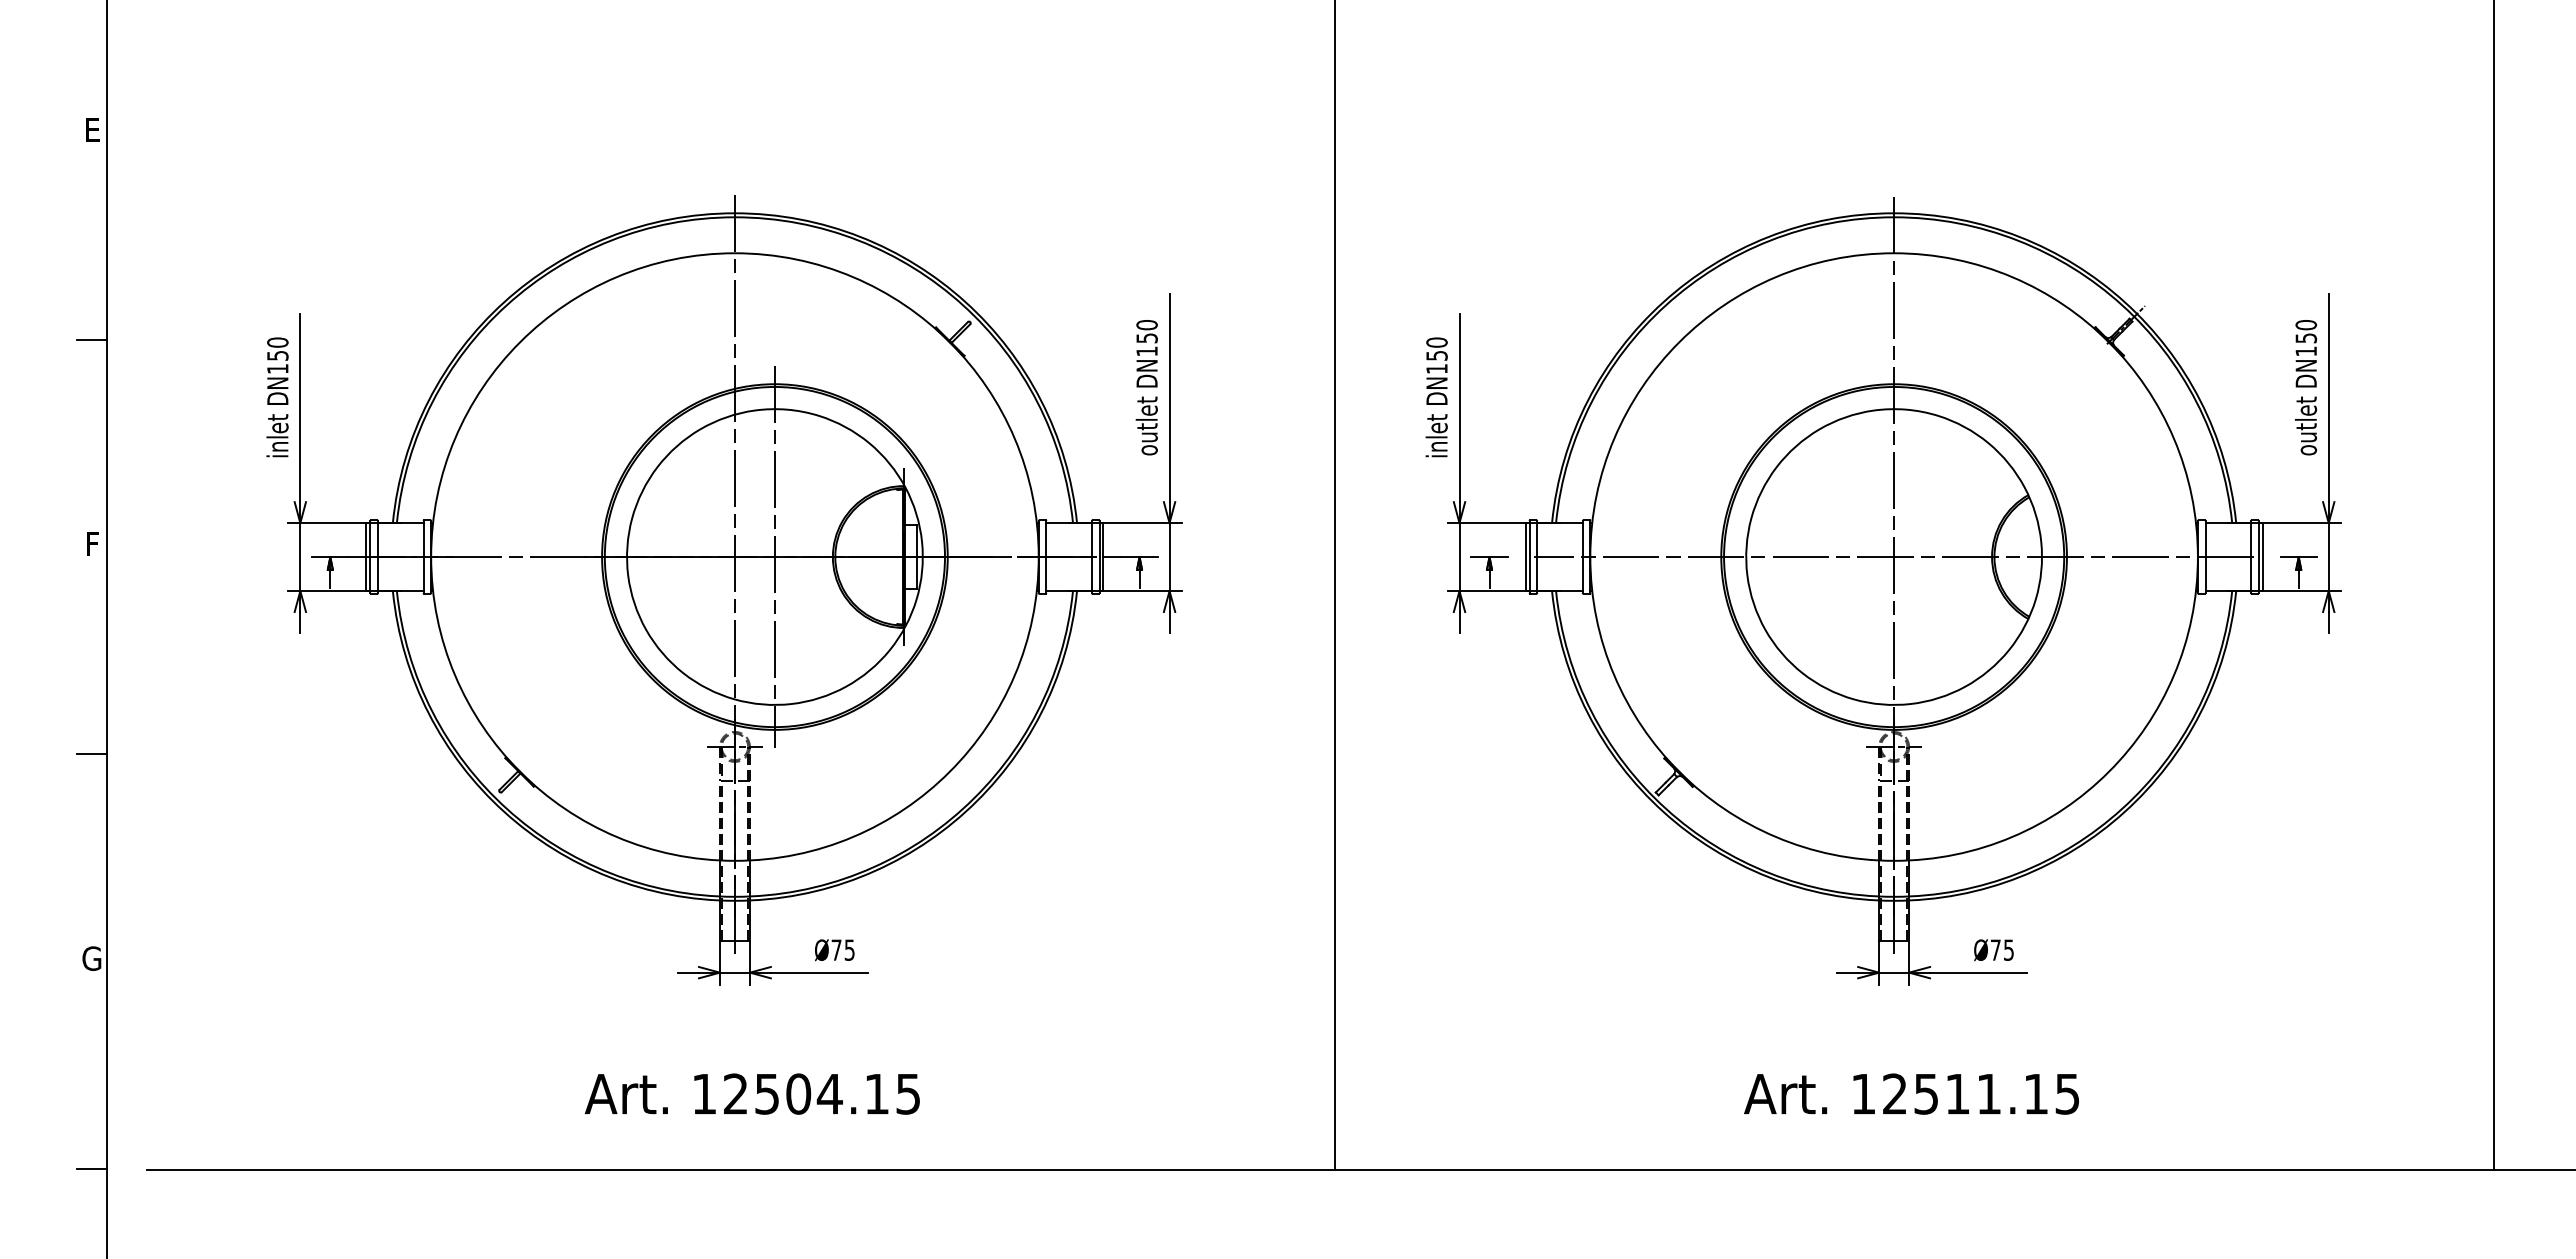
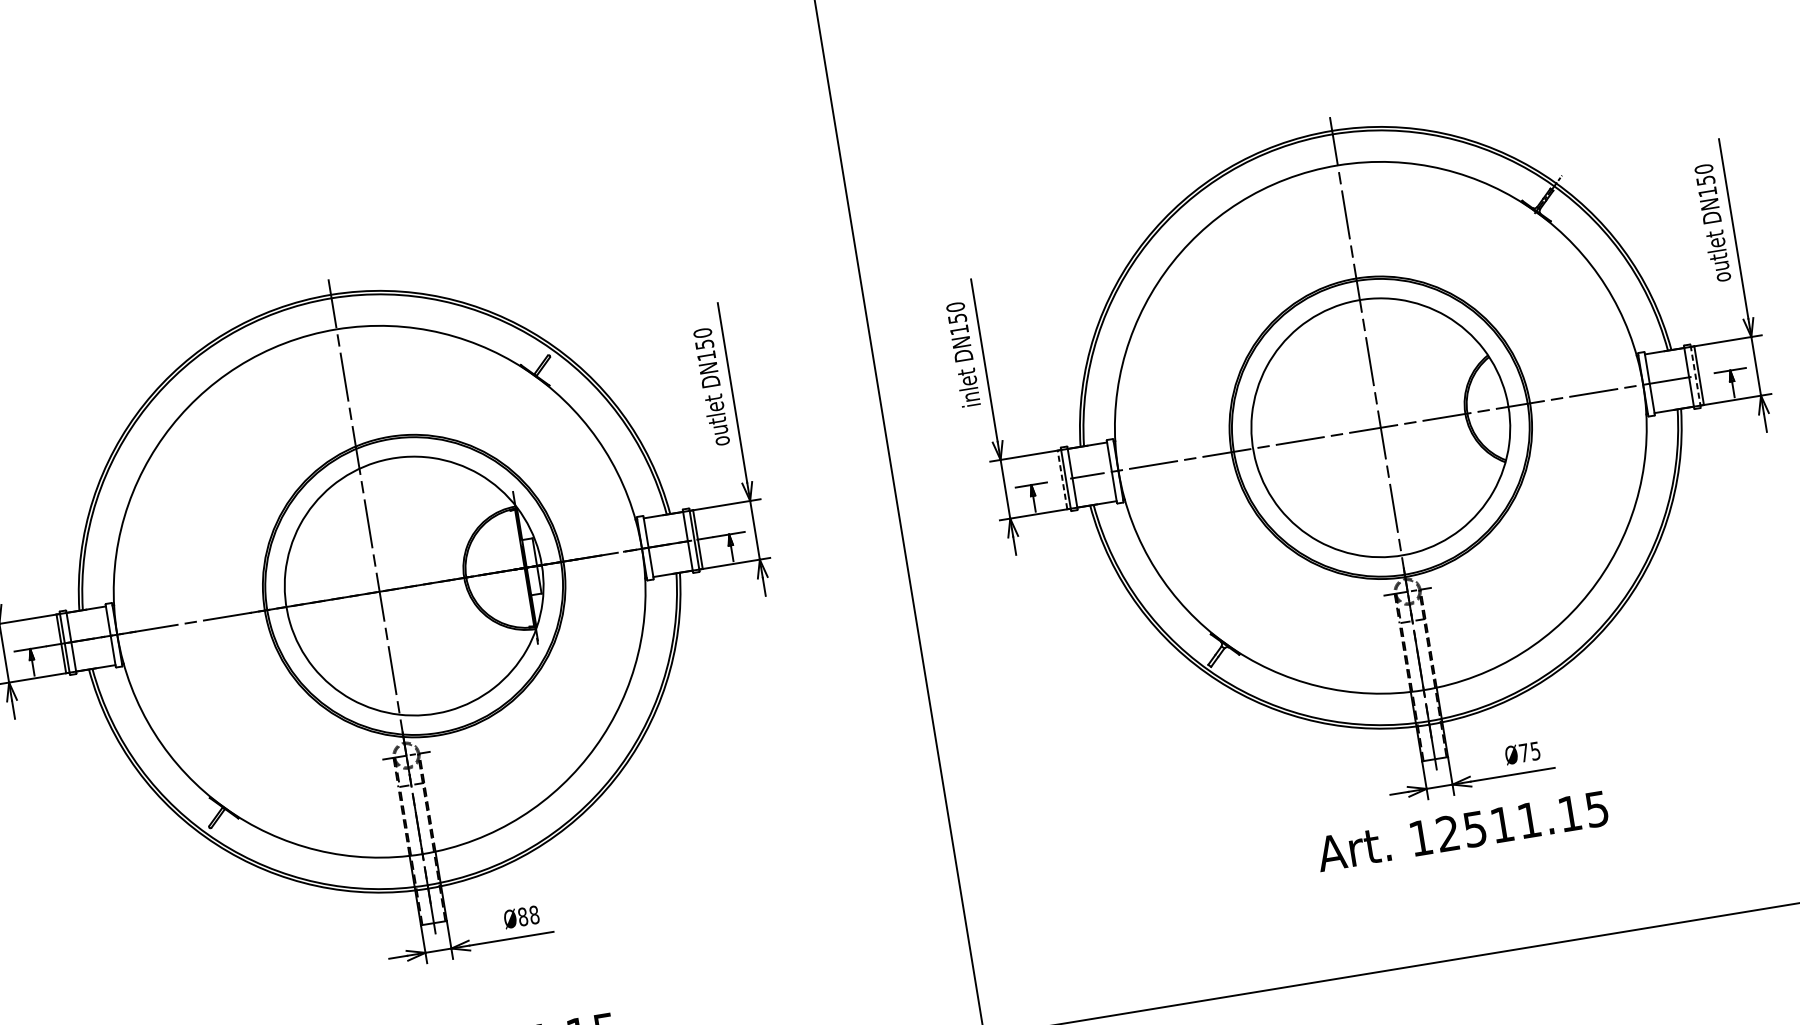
line: (774, 556) -> (413, 585), removed
line: (1525, 557) -> (1062, 480), solid -> dashed
line: (2258, 557) -> (1695, 376), solid -> dashed
text: (842, 949) -> (528, 915), Ø75 -> Ø88
text: (1911, 1093) -> (1462, 830), moved

